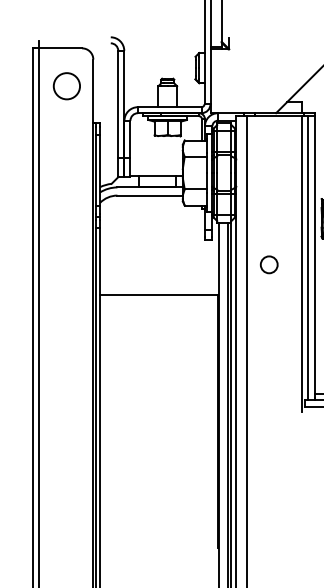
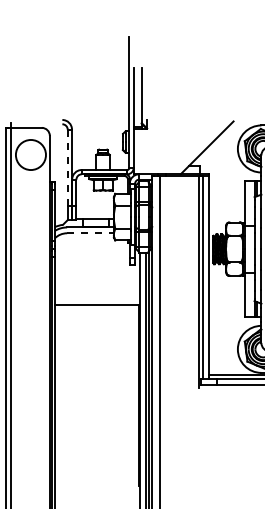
circle: (66, 85) -> (30, 154), size x1.6
line: (117, 105) -> (67, 168), solid -> dashed
line: (151, 195) -> (91, 233), solid -> dashed
circle: (268, 264) -> (175, 282), removed

